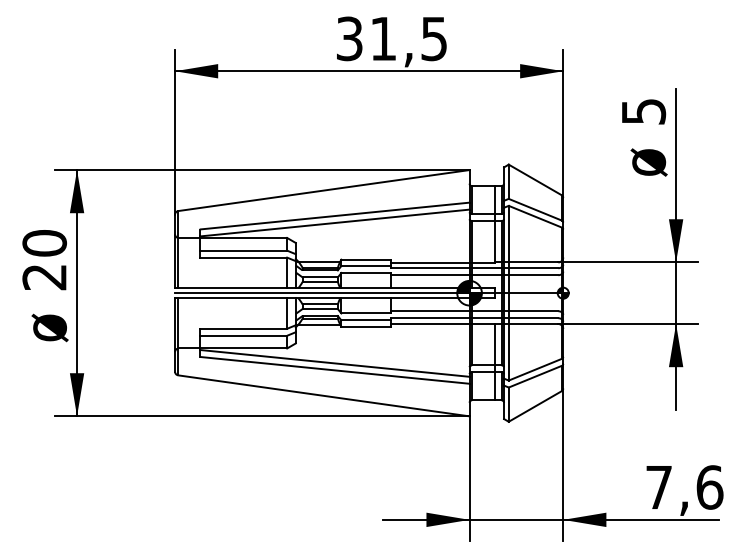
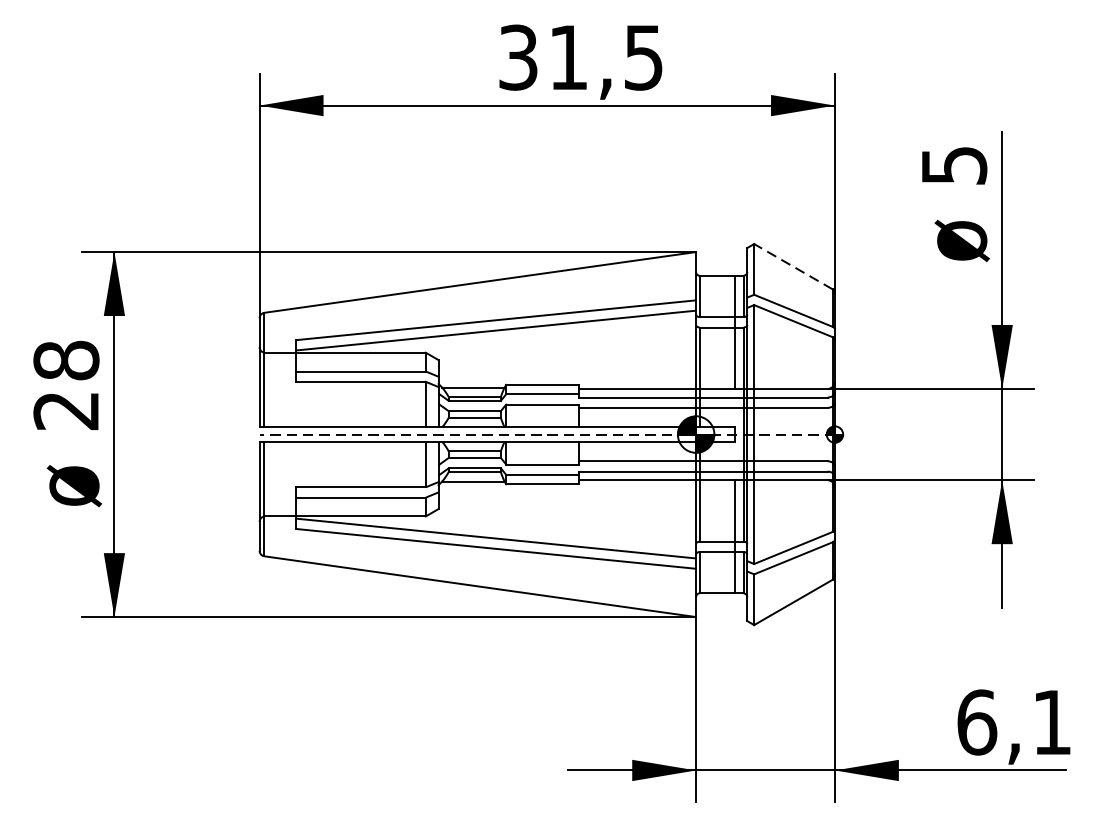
line: (535, 179) -> (793, 266), solid -> dashed
text: (44, 243) -> (66, 360), 20 -> 28
line: (368, 293) -> (546, 434), solid -> dashed
text: (684, 487) -> (1014, 722), 7,6 -> 6,1

